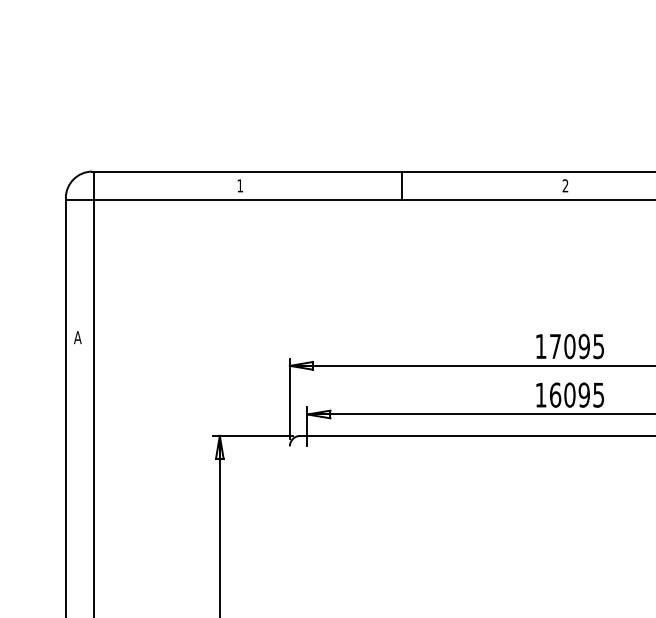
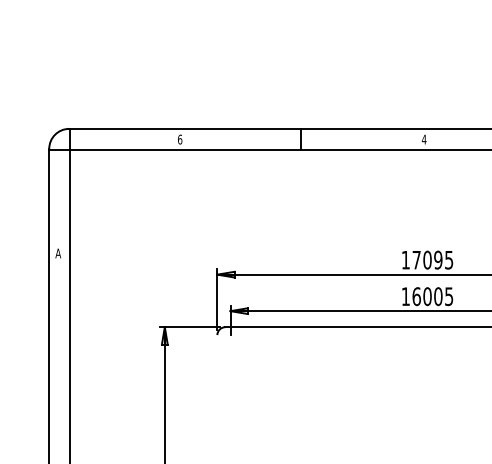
text: (240, 185) -> (180, 139), 1 -> 6
text: (564, 185) -> (423, 139), 2 -> 4
text: (584, 394) -> (438, 296), 16095 -> 16005

